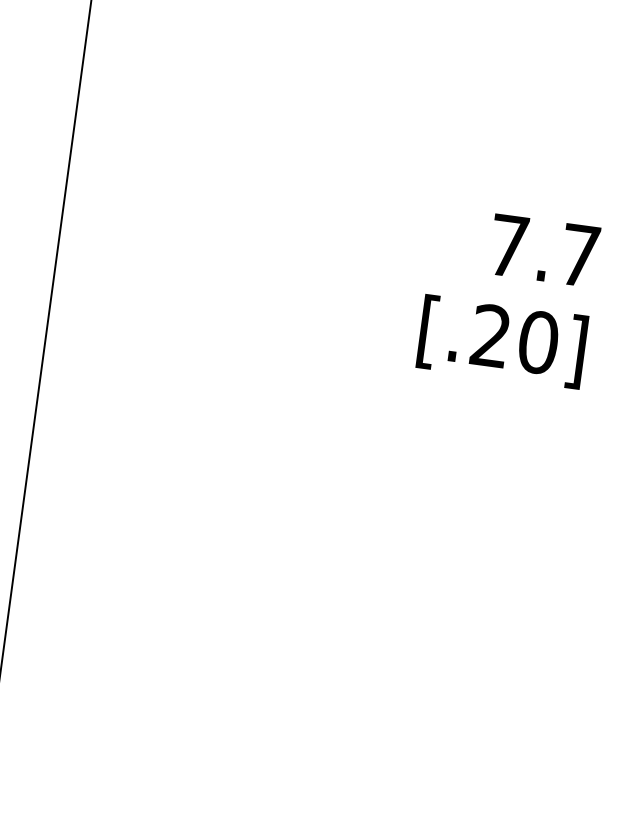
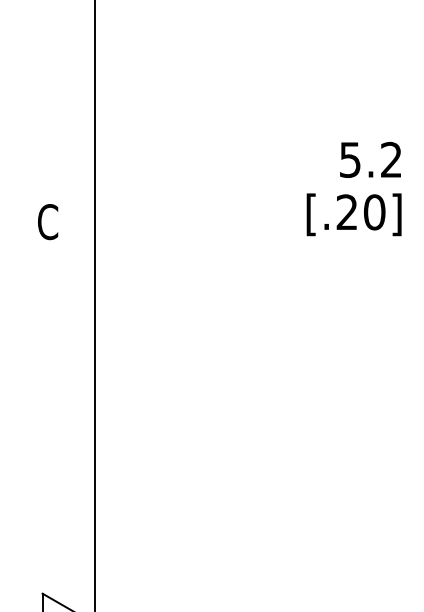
text: (543, 249) -> (370, 159), 7.7 -> 5.2

